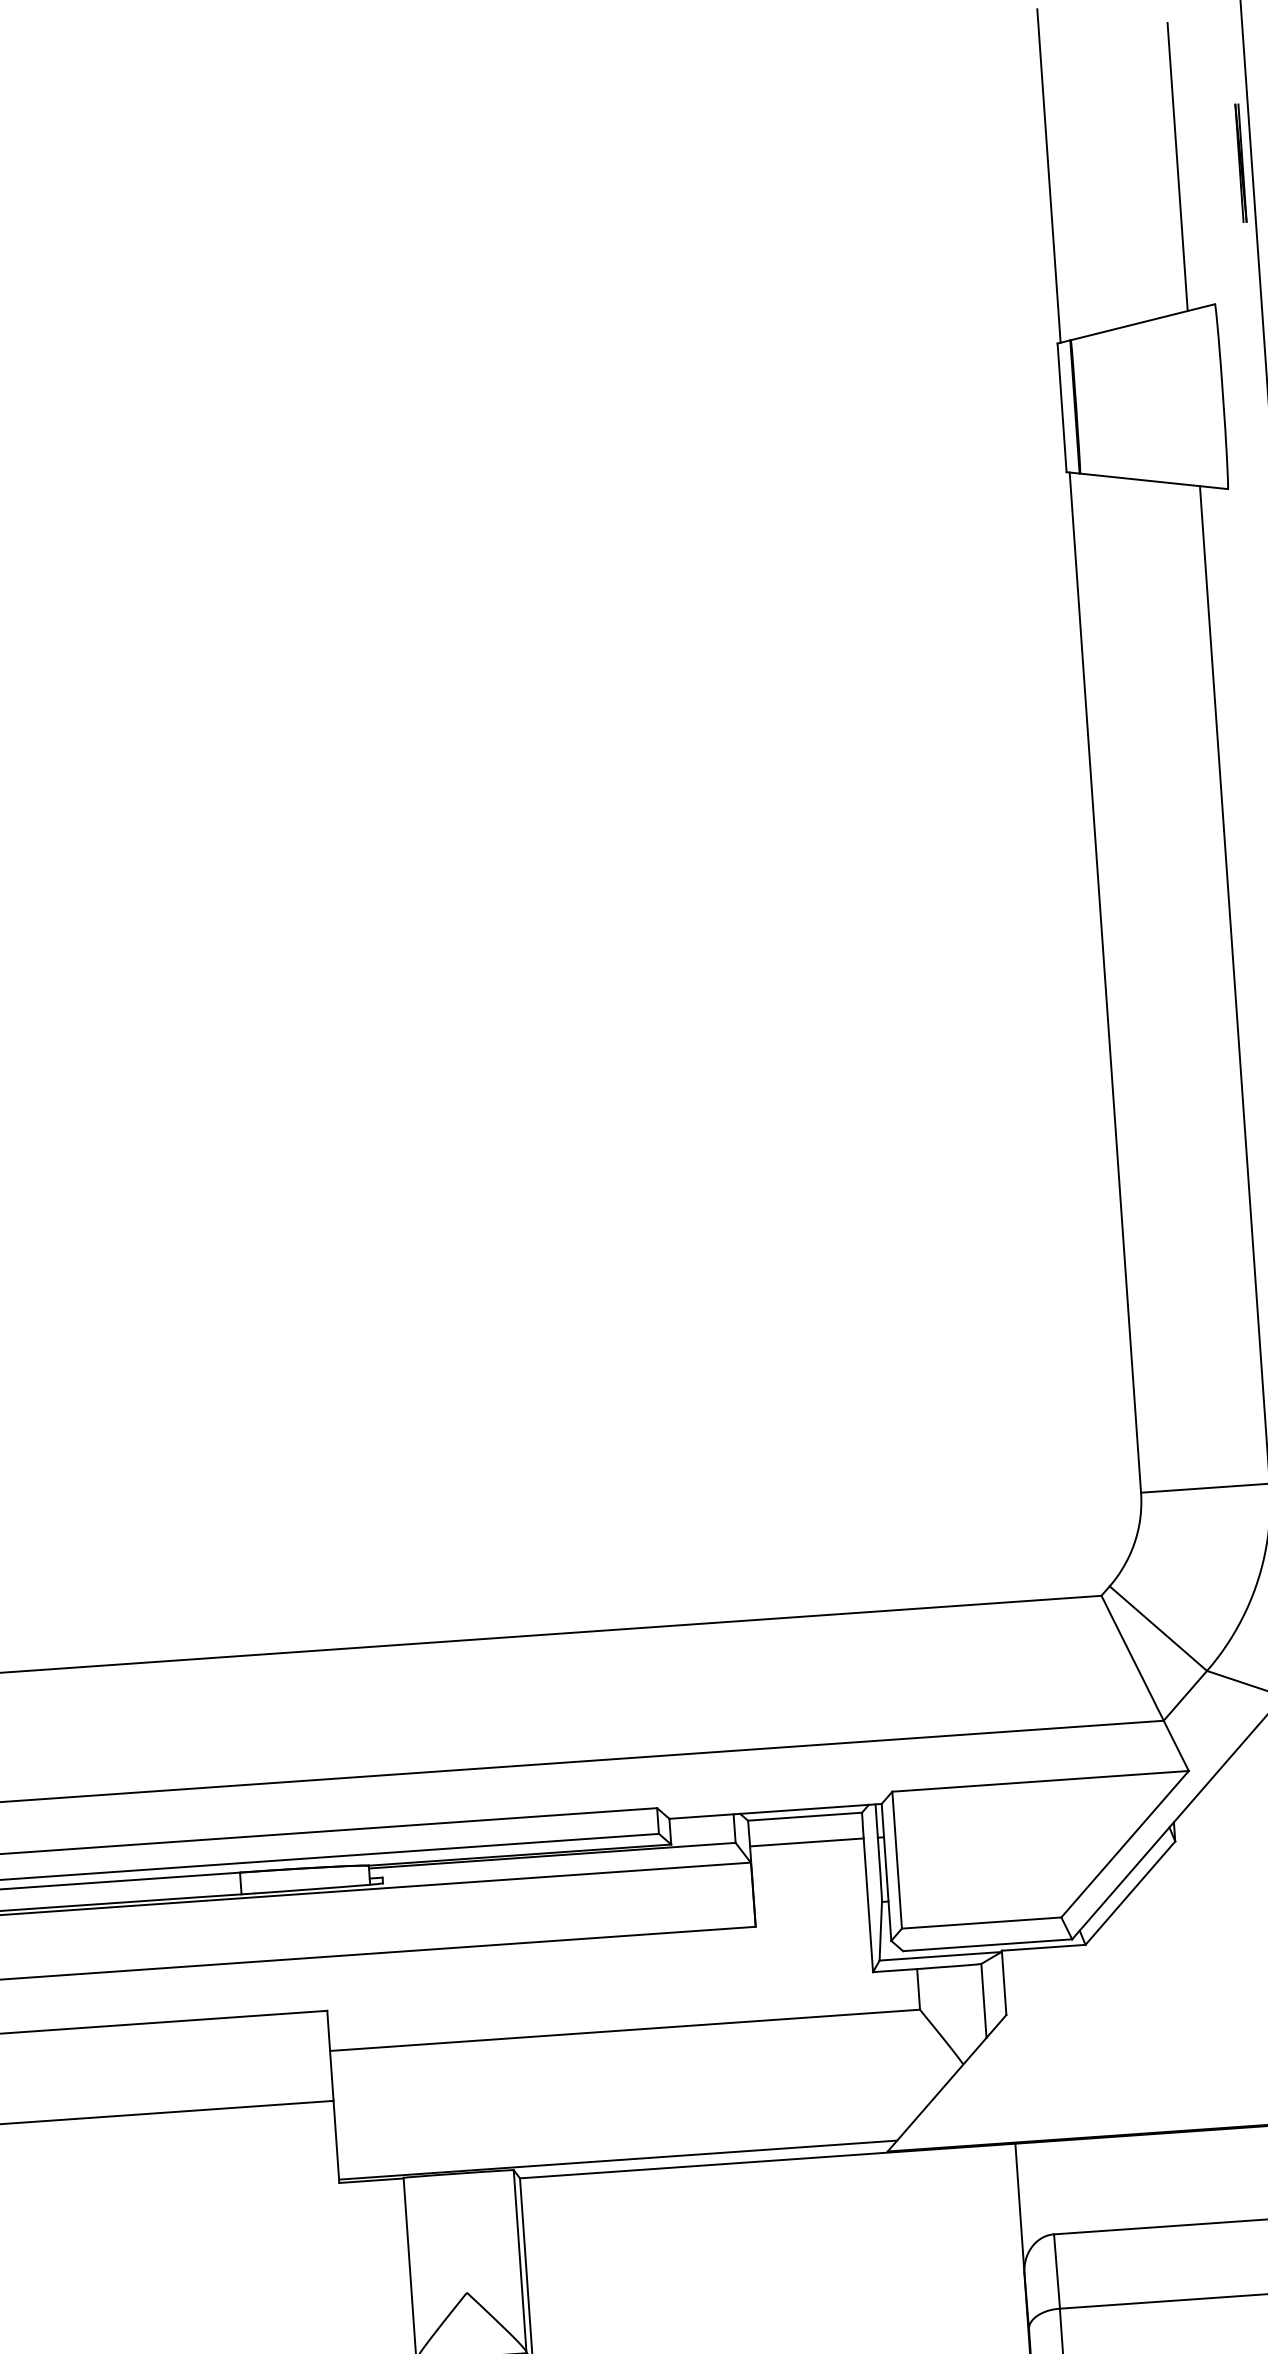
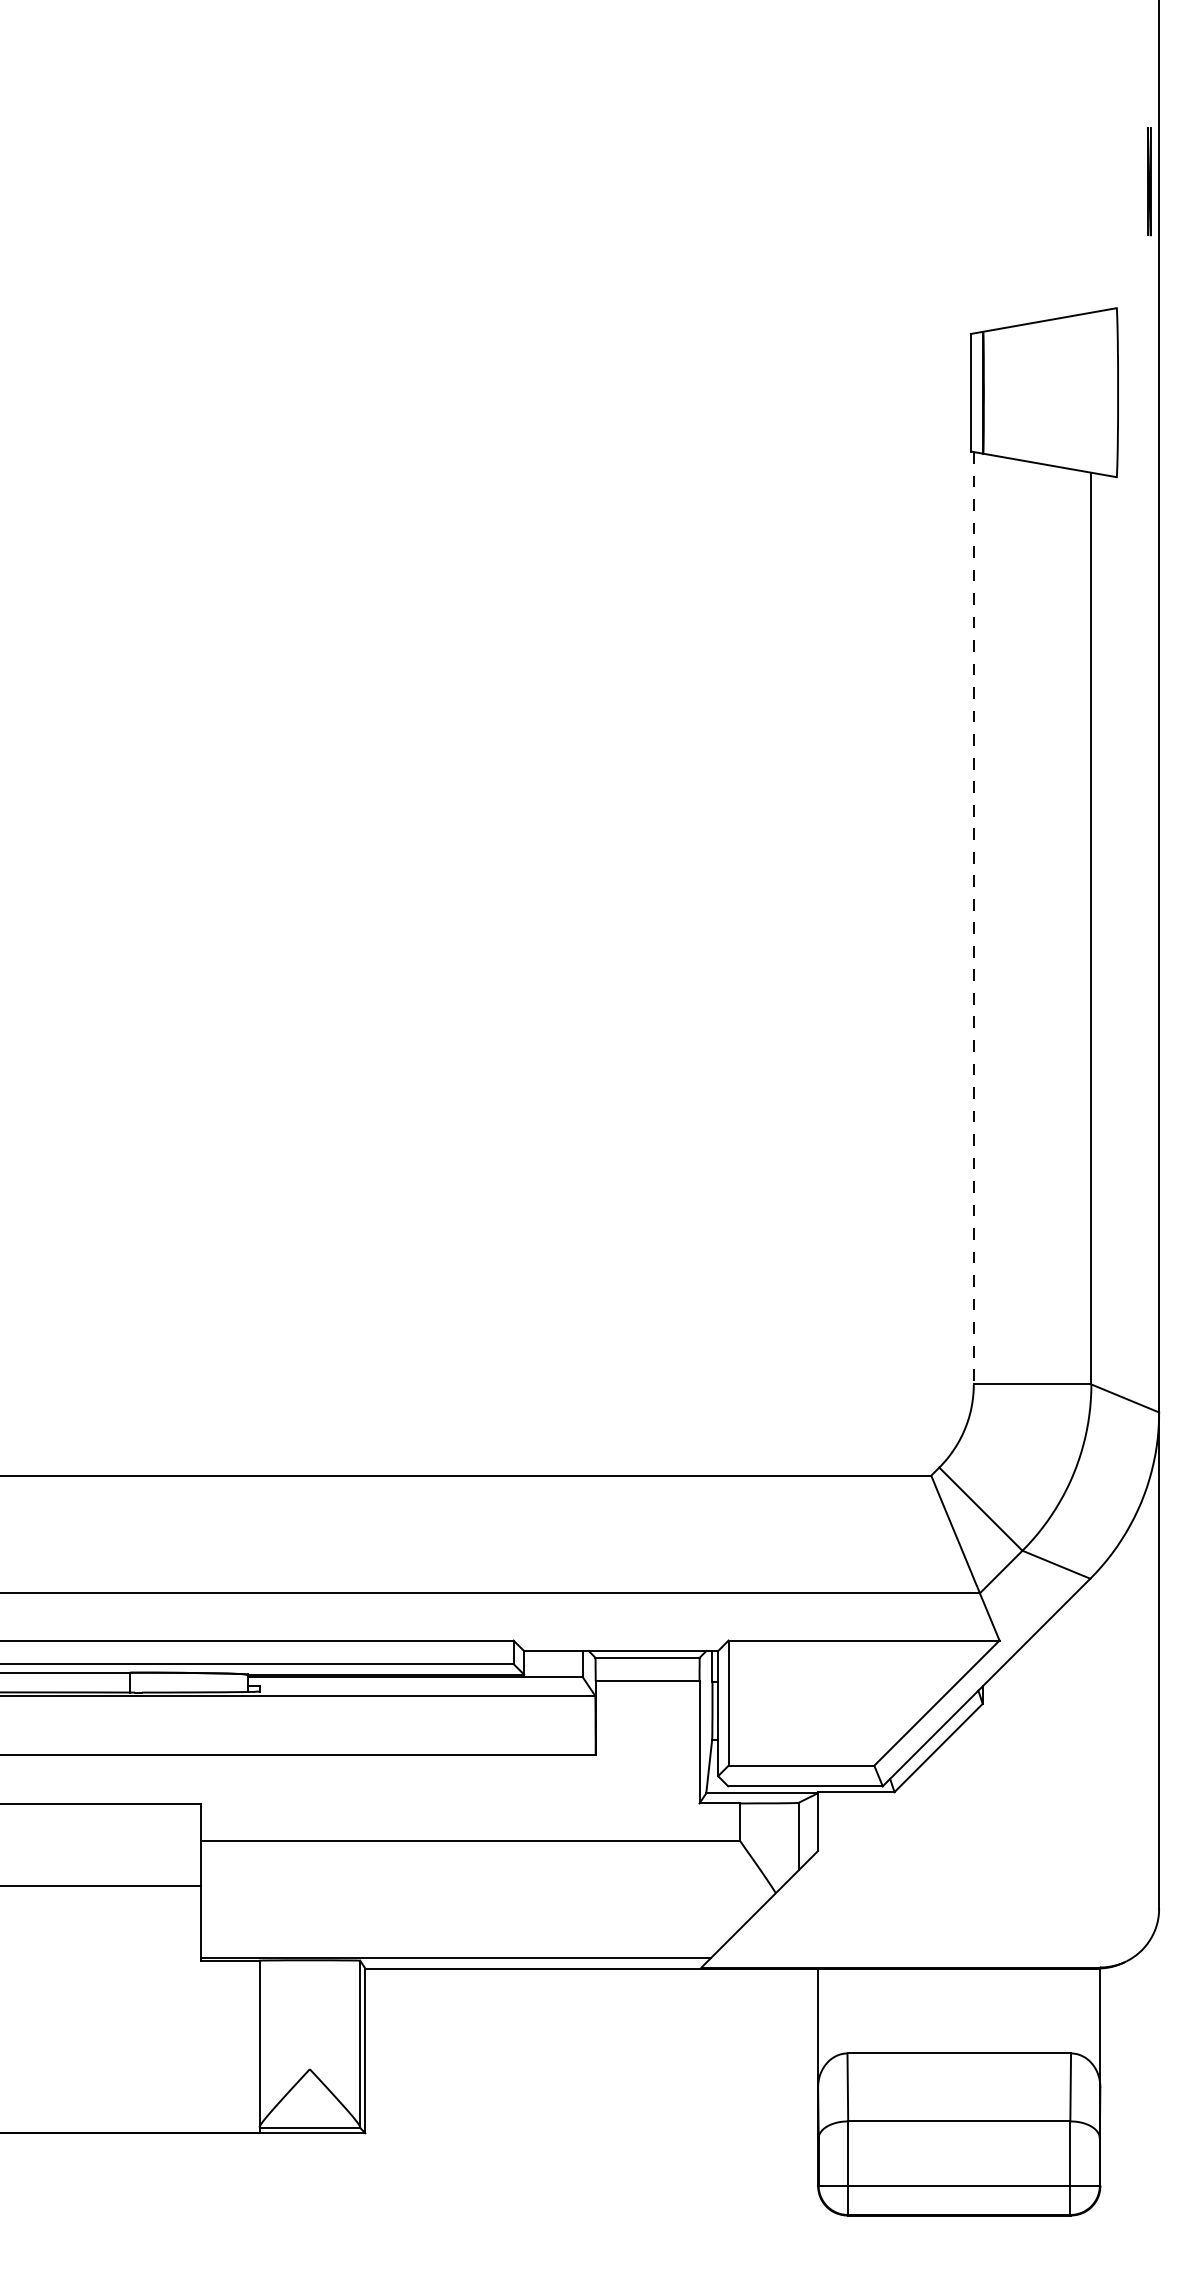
line: (1177, 166) -> (1091, 180), removed
line: (1048, 175) -> (973, 180), removed
line: (1105, 982) -> (973, 918), solid -> dashed

